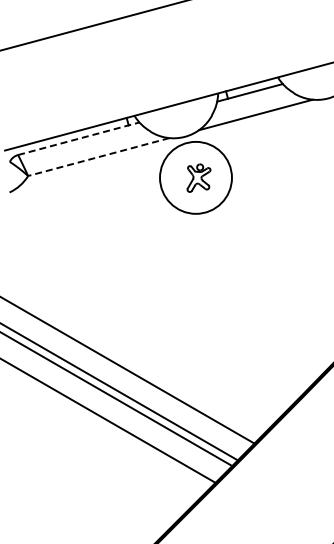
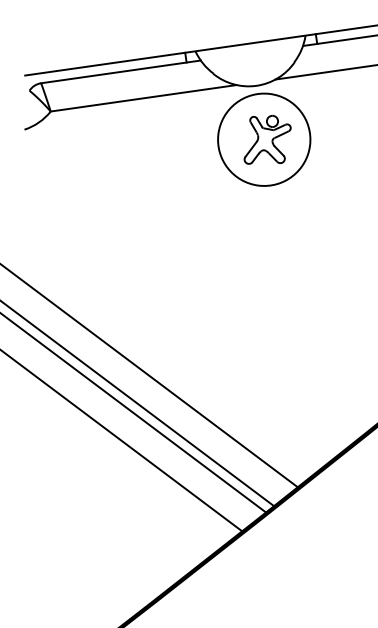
line: (78, 138) -> (120, 71), dashed -> solid
line: (98, 157) -> (143, 98), dashed -> solid
part: (198, 177) -> (267, 139), size x1.43

